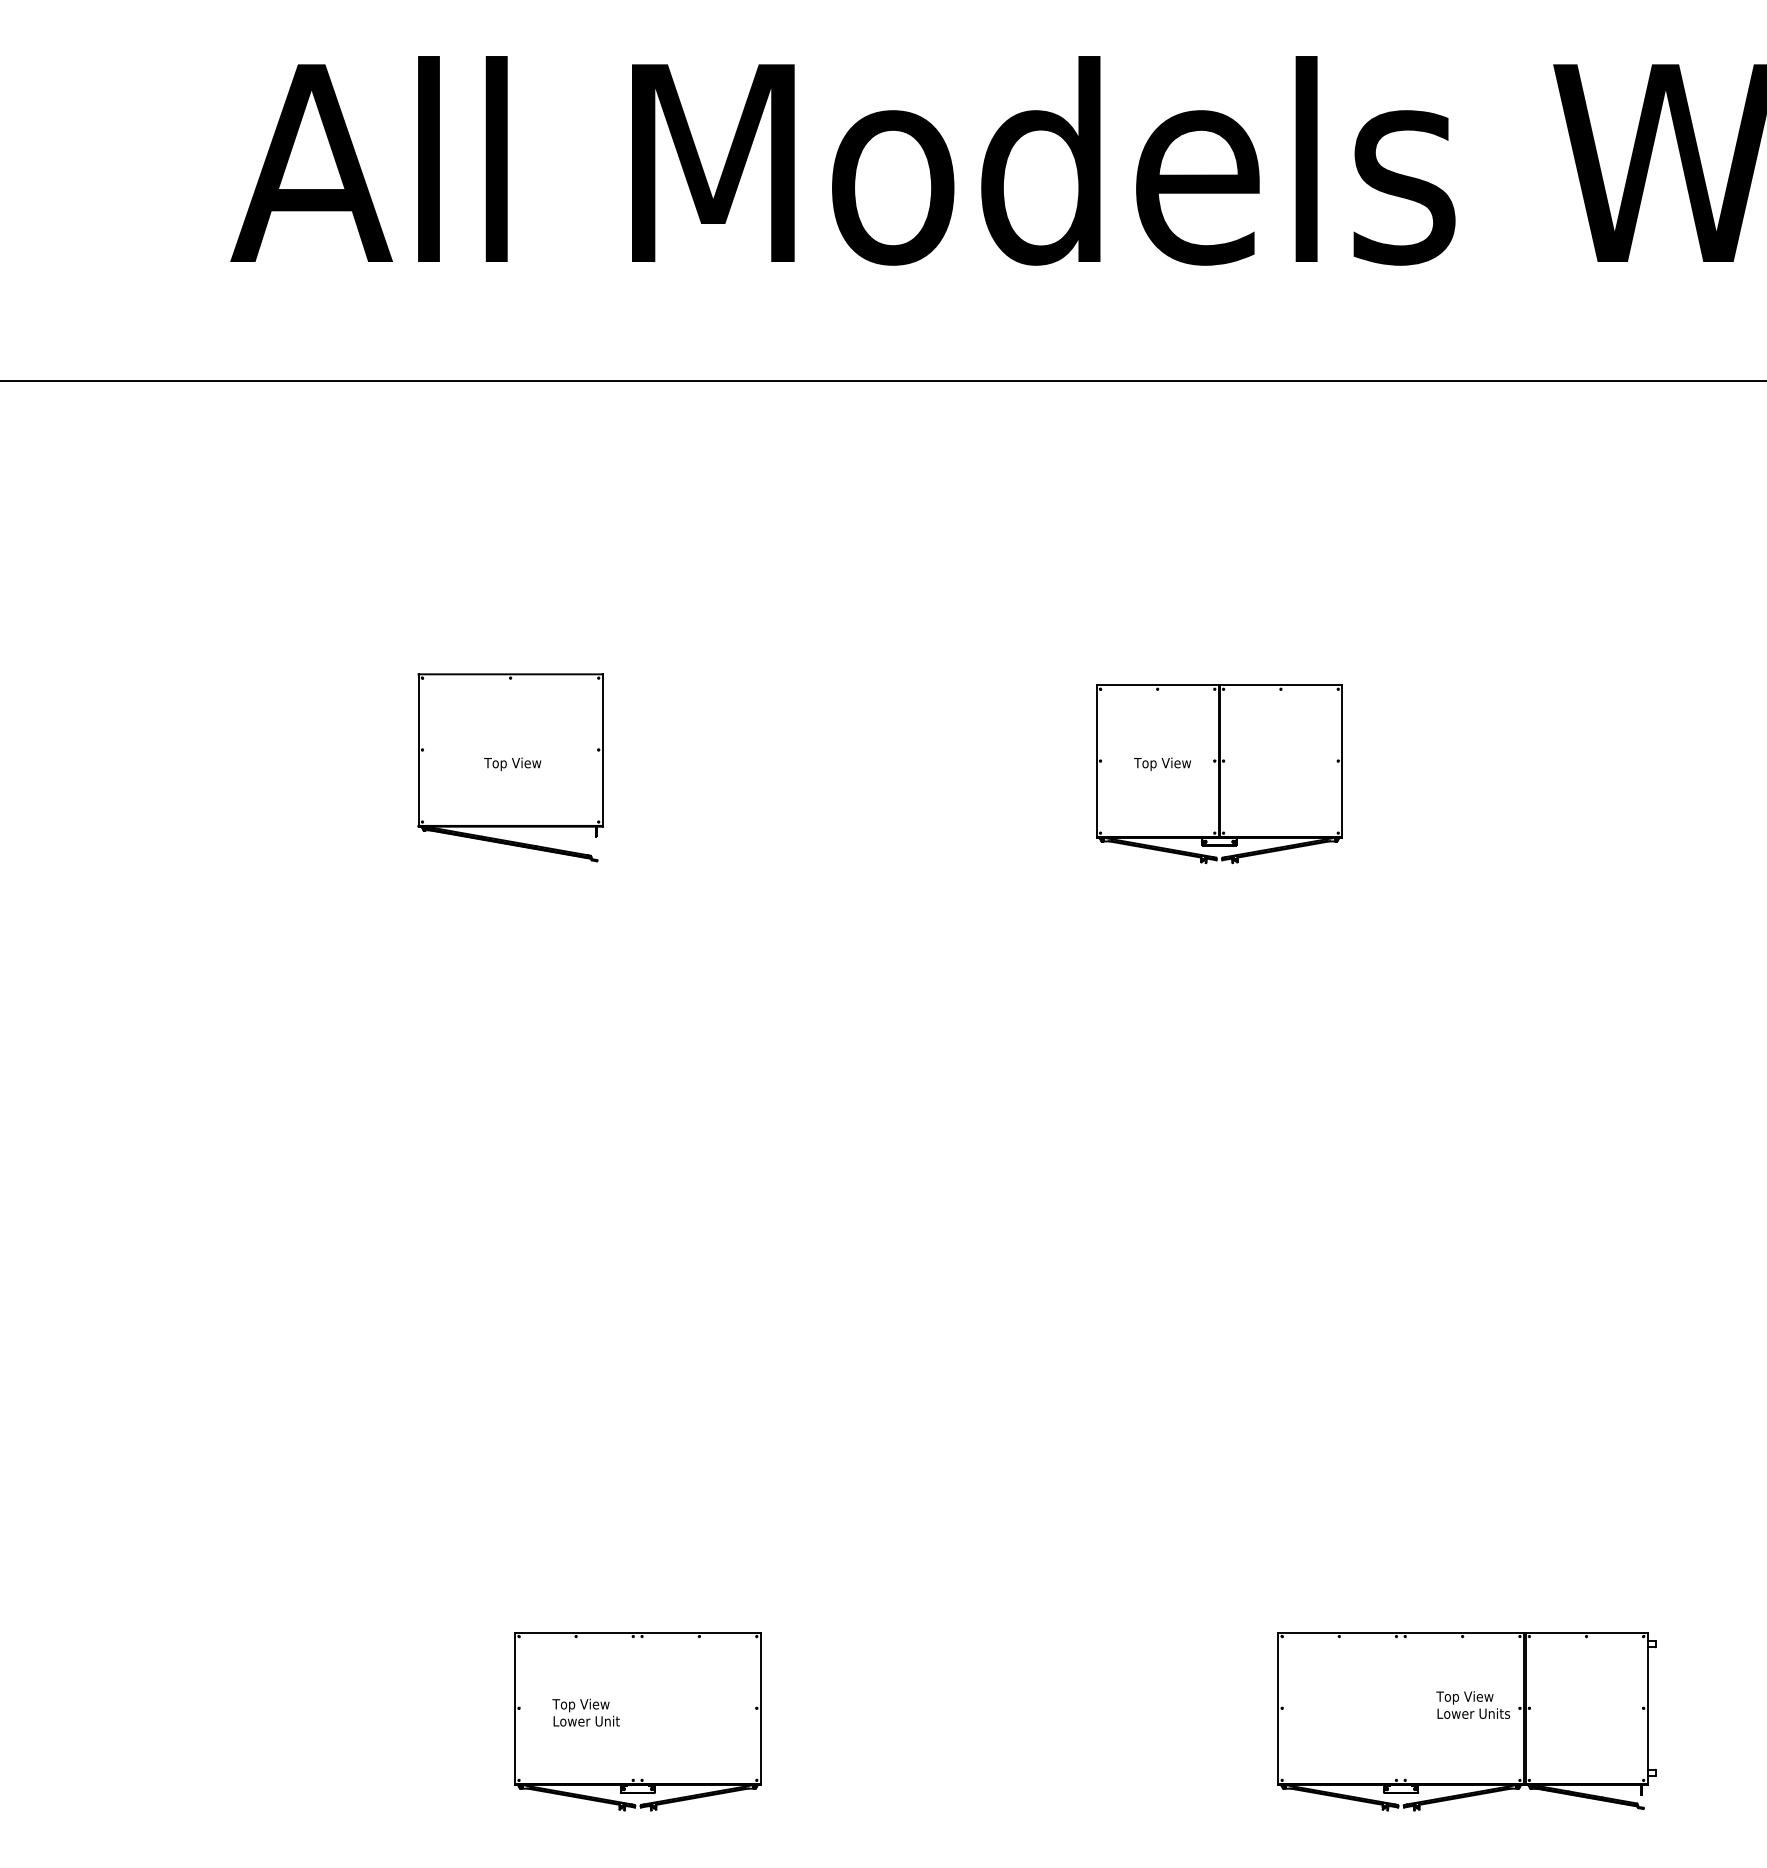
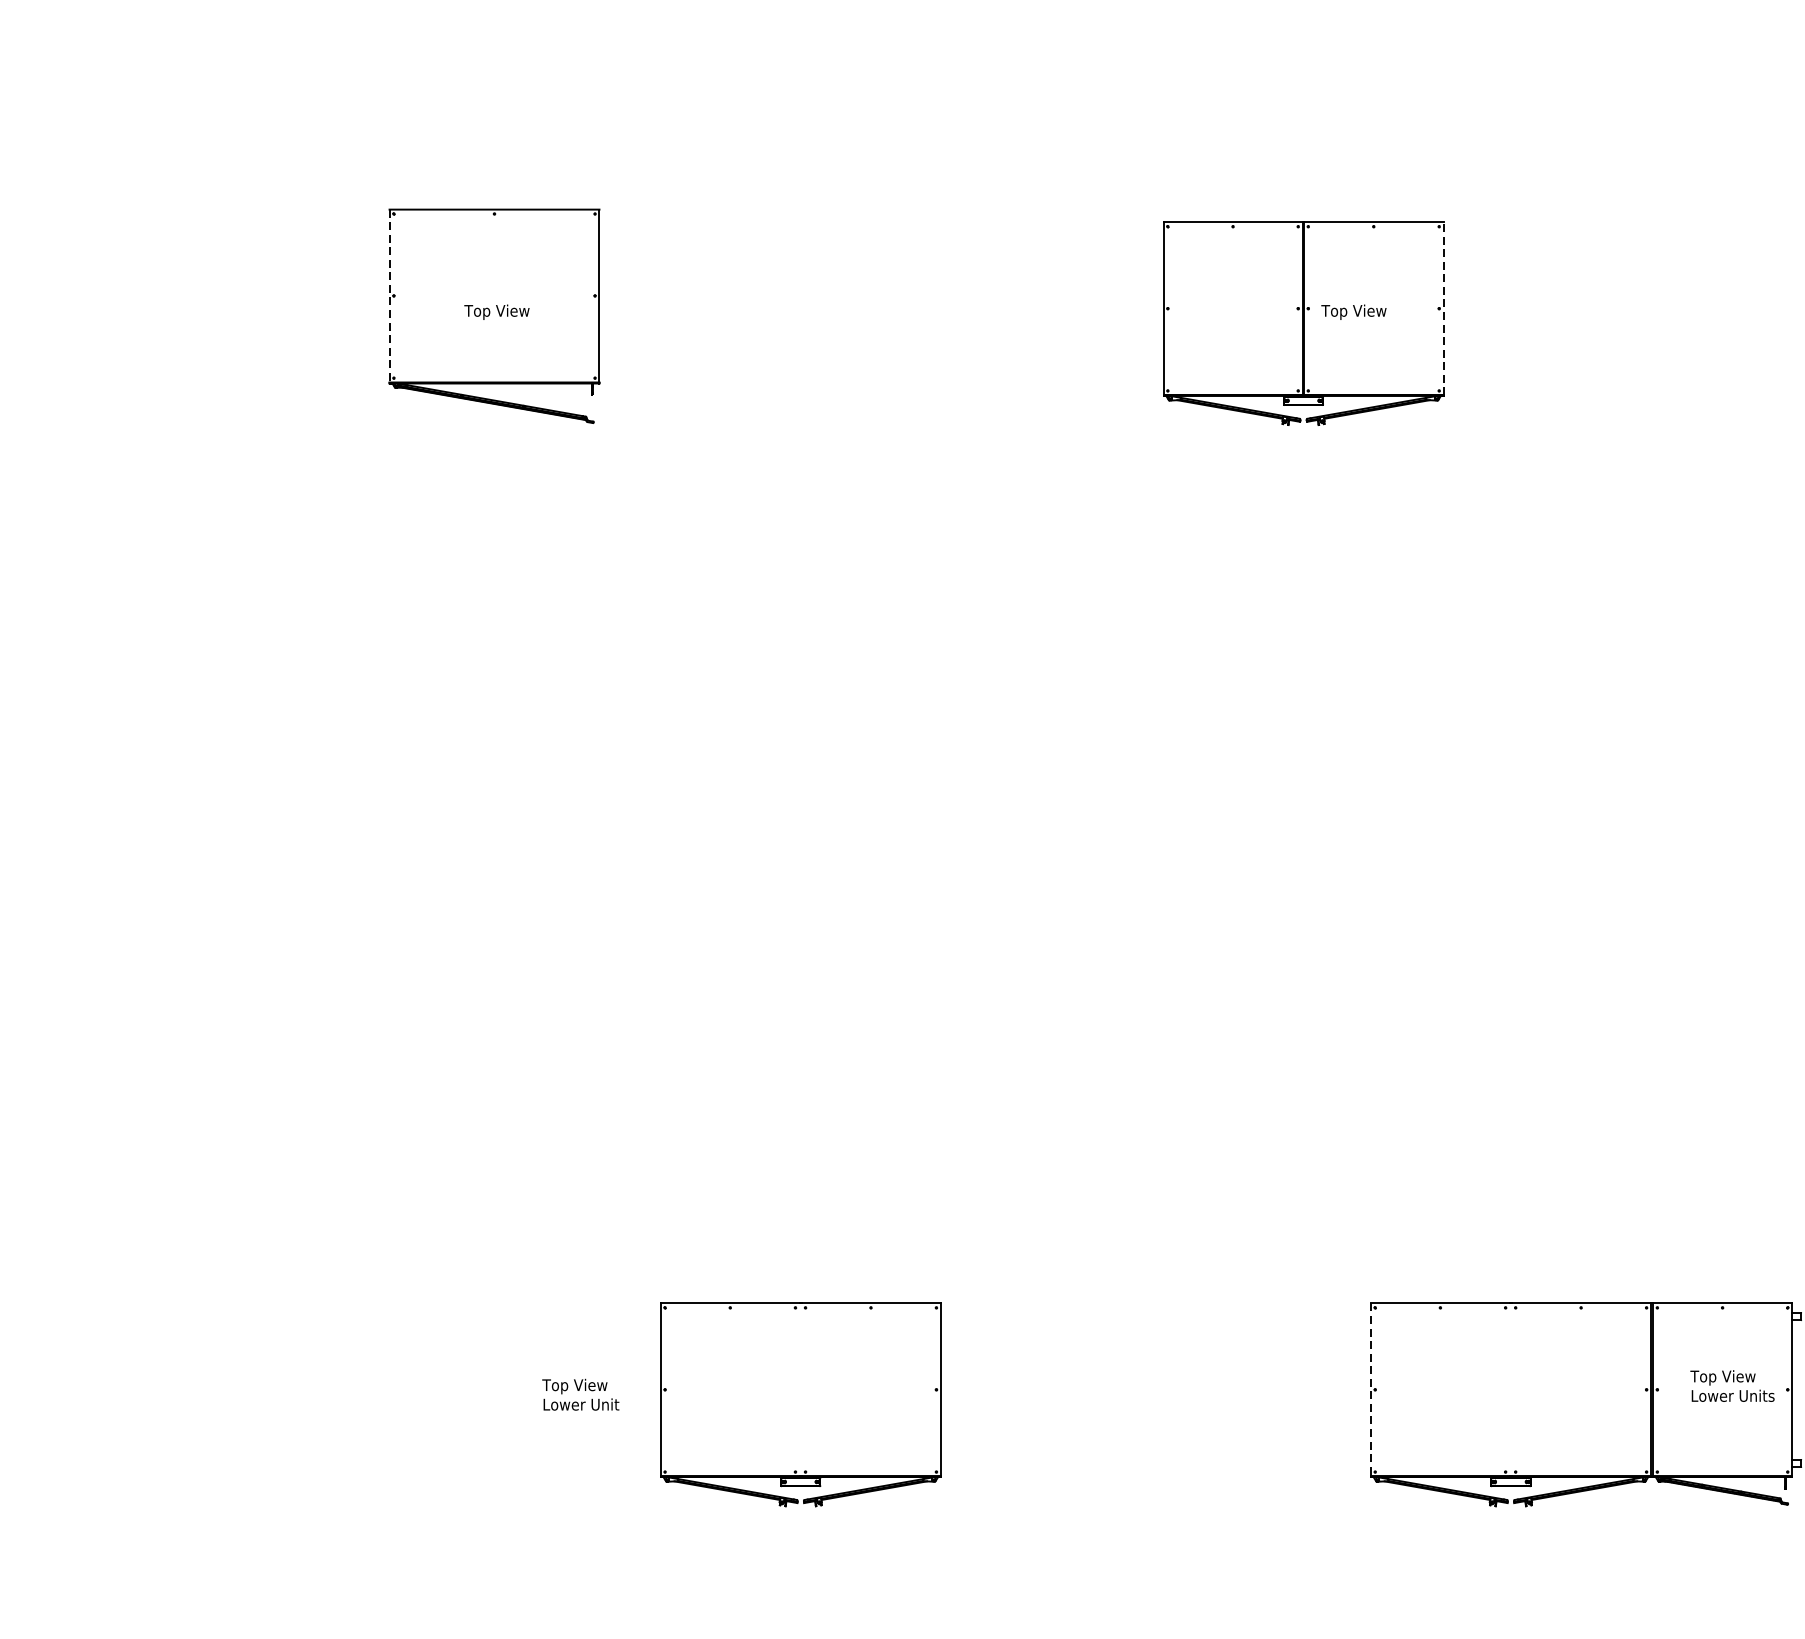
line: (418, 750) -> (389, 296), solid -> dashed
line: (1342, 761) -> (1444, 309), solid -> dashed
text: (1162, 763) -> (1353, 311), moved
text: (1473, 1704) -> (1732, 1385), moved
line: (1278, 1708) -> (1370, 1390), solid -> dashed
part: (637, 1721) -> (800, 1404), moved

